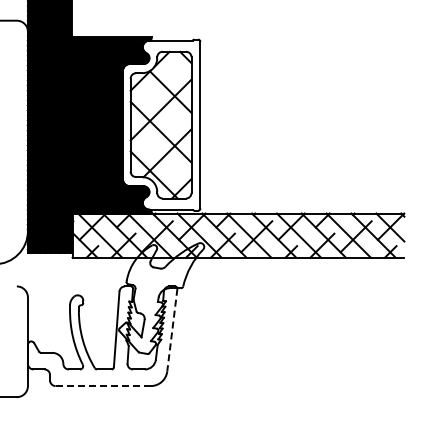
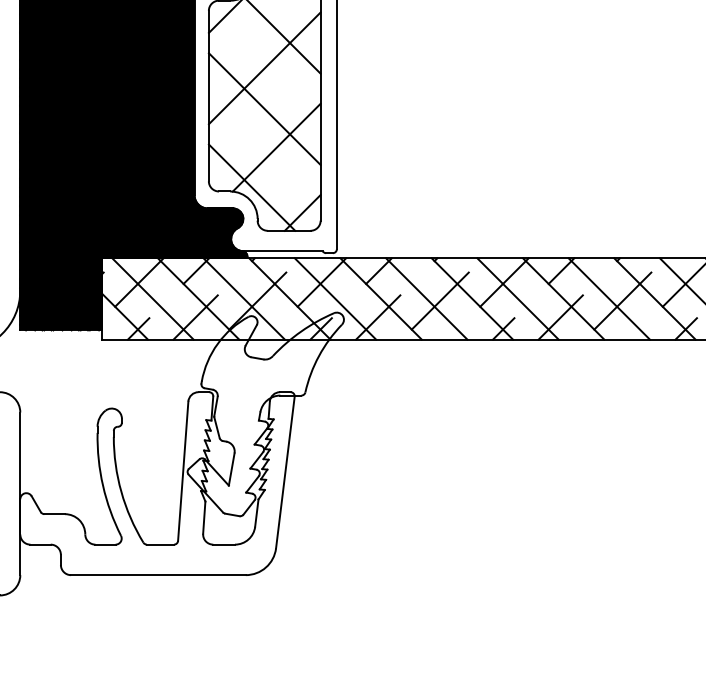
line: (172, 330) -> (285, 473), dashed -> solid
line: (103, 386) -> (159, 575), dashed -> solid

